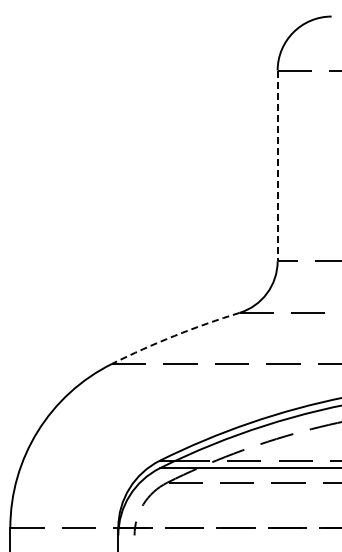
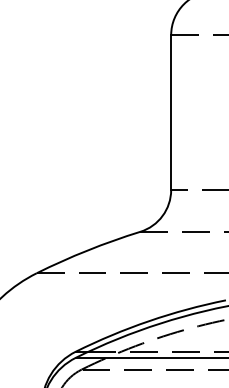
line: (277, 166) -> (171, 113), dashed -> solid
arc: (174, 335) -> (87, 250), dashed -> solid

